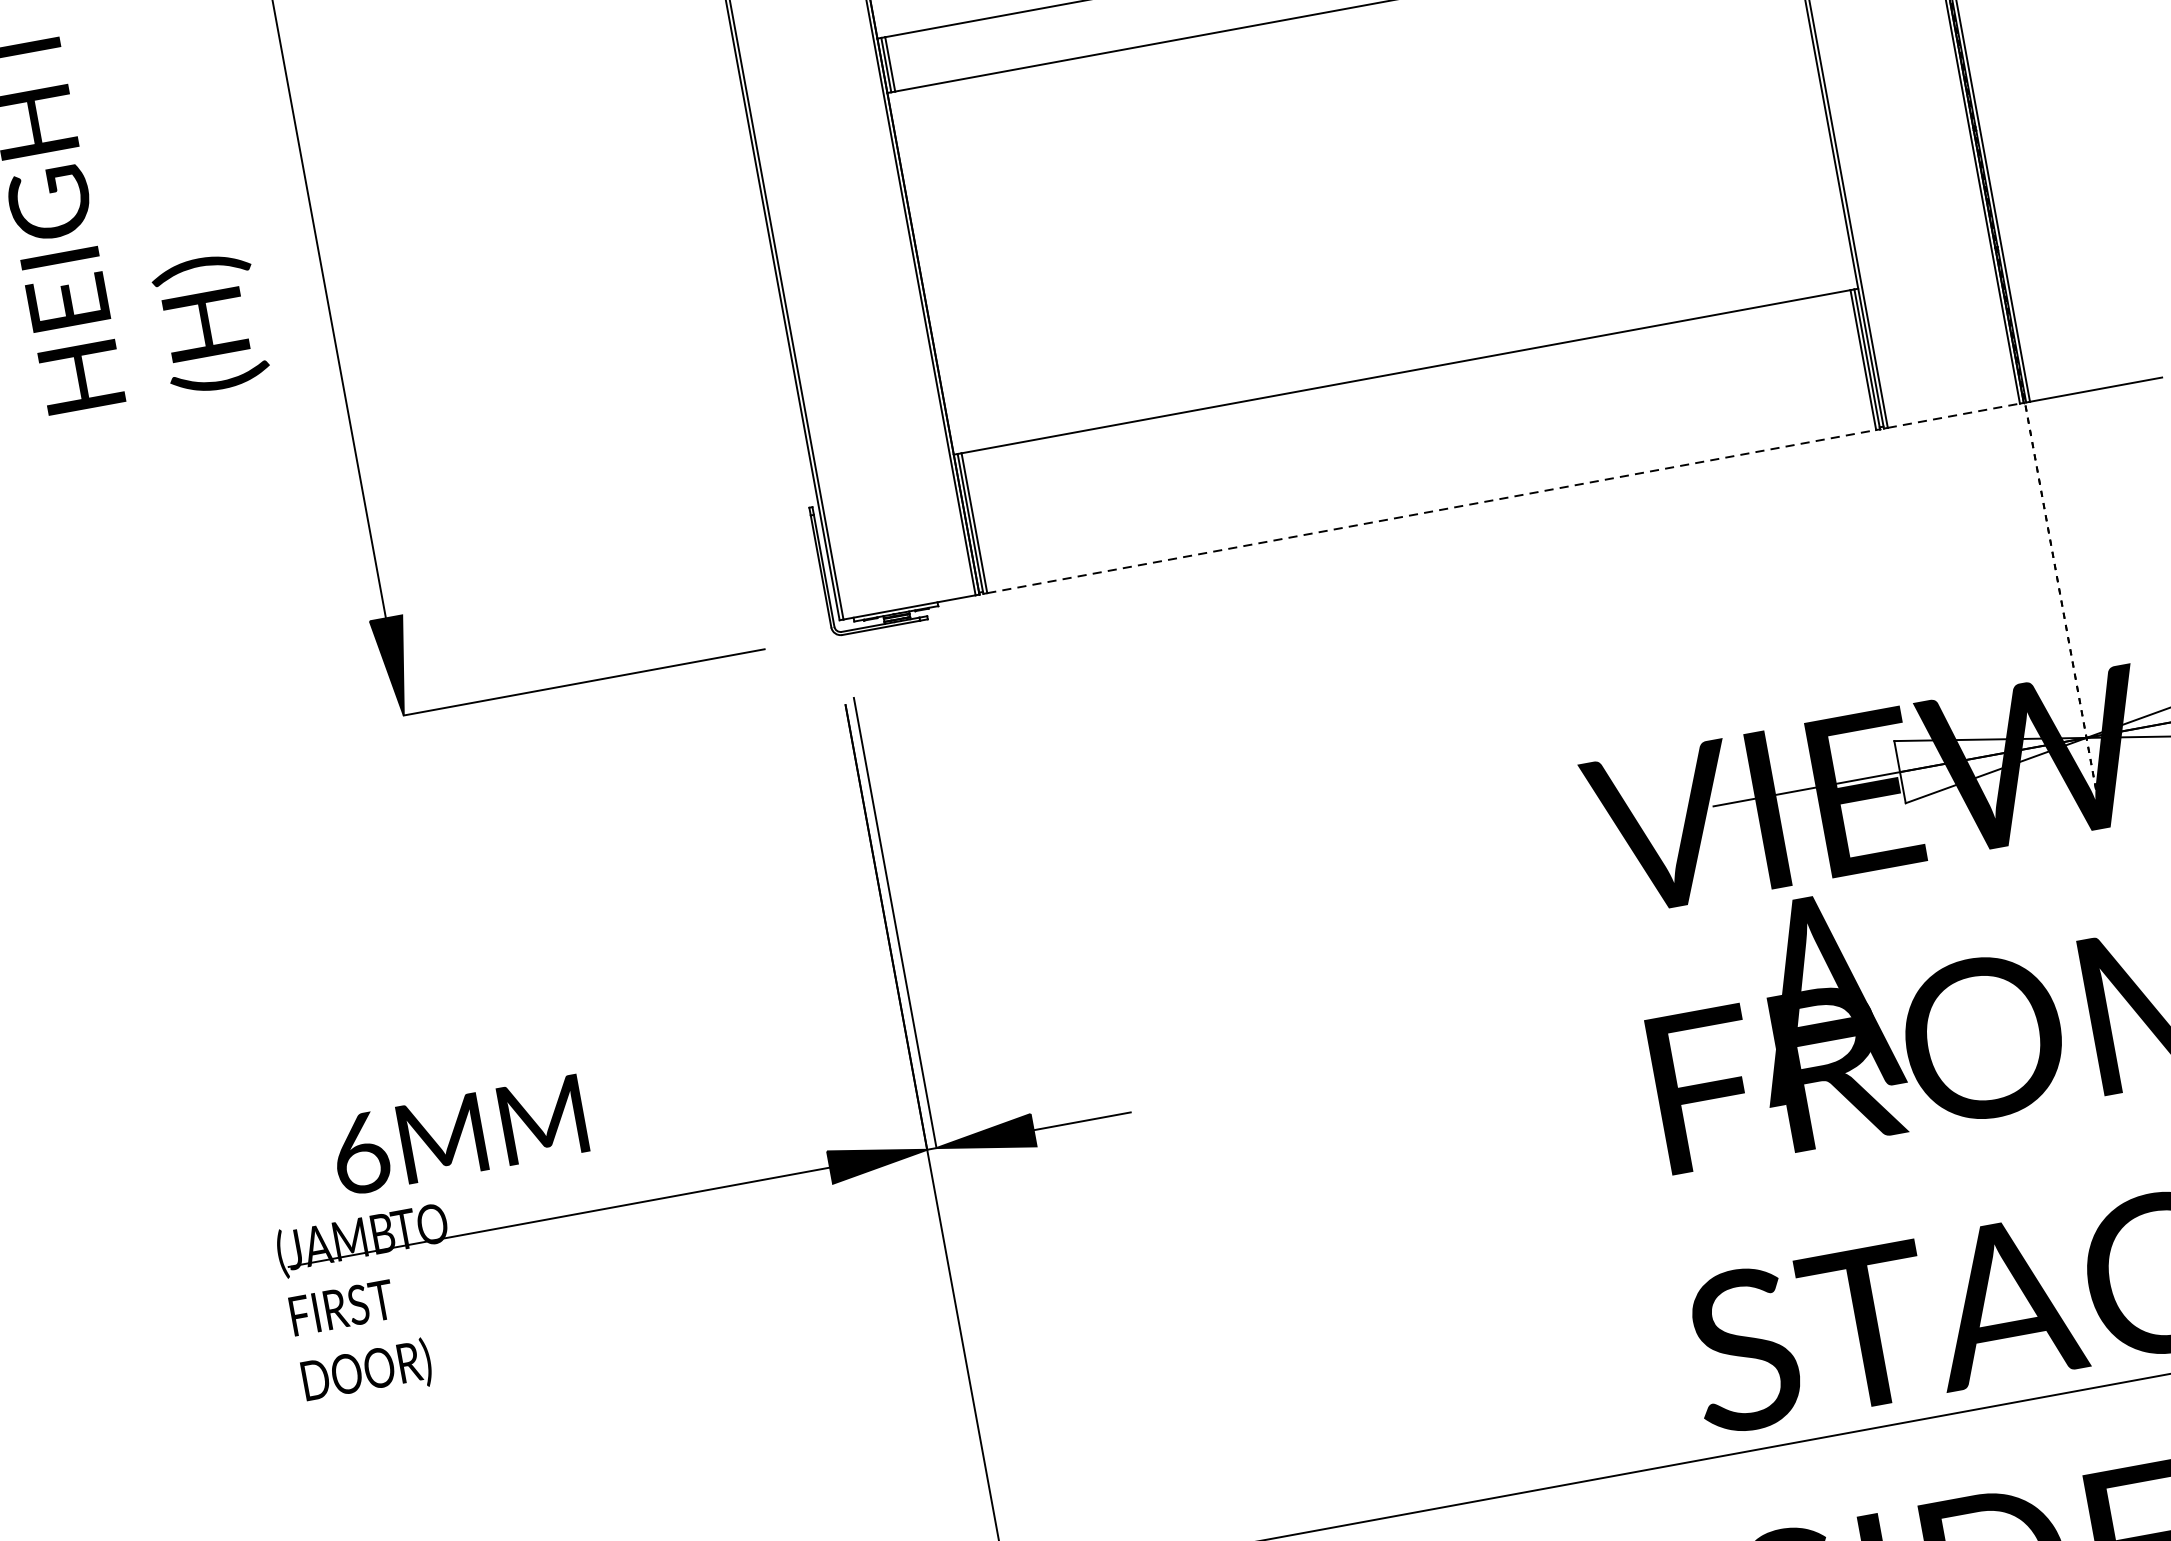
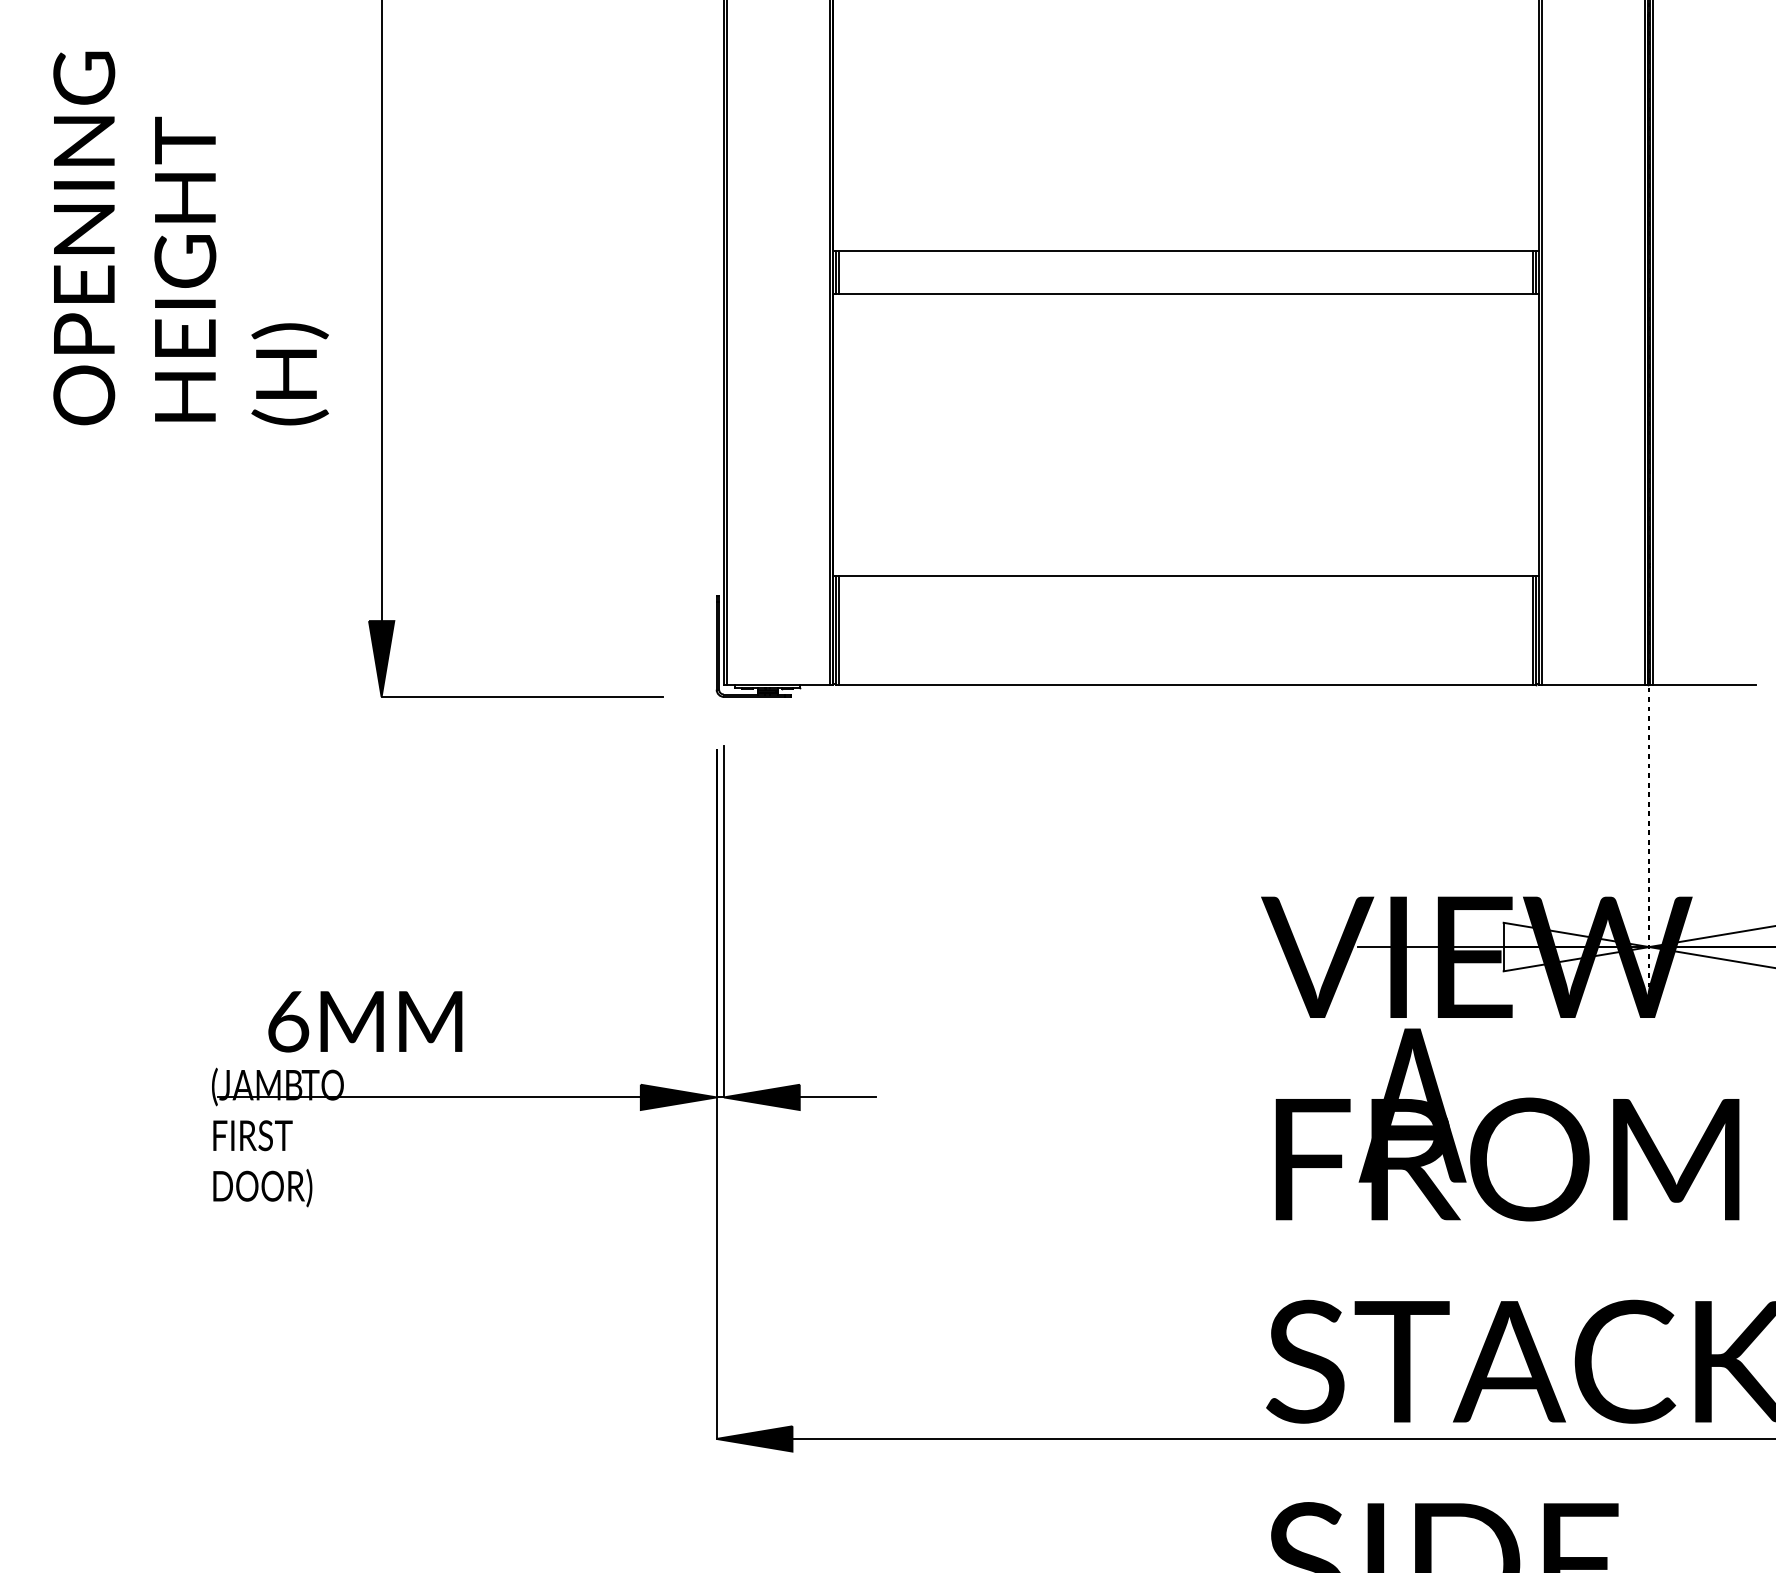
line: (1953, 415) -> (1593, 685), dashed -> solid
line: (1432, 511) -> (1186, 685), dashed -> solid

